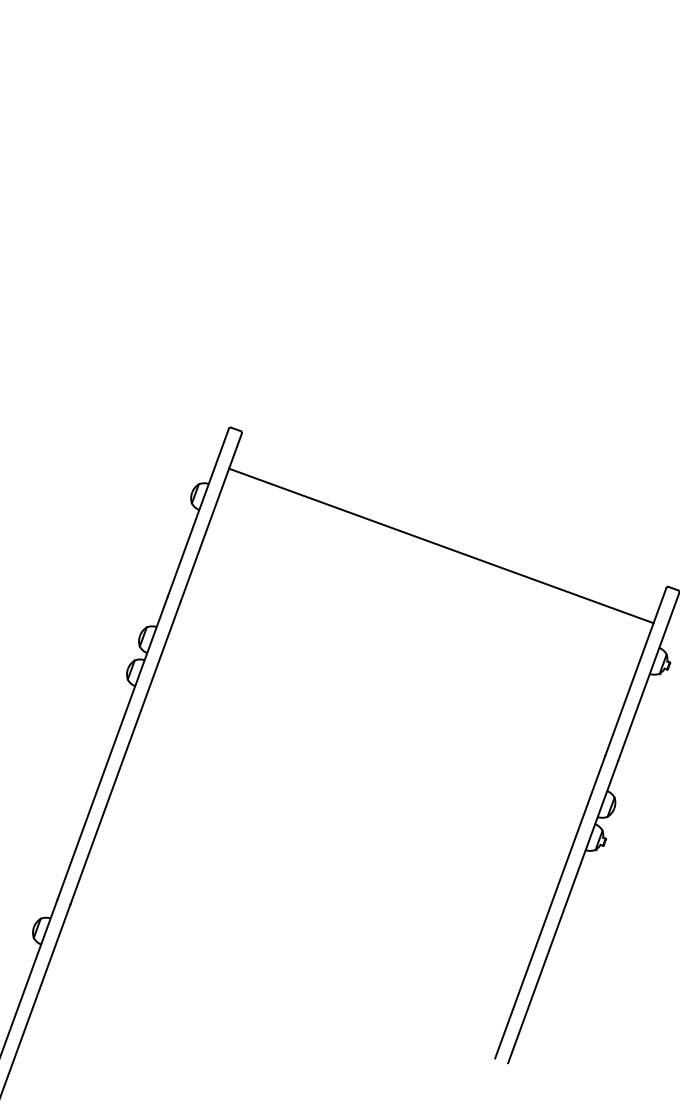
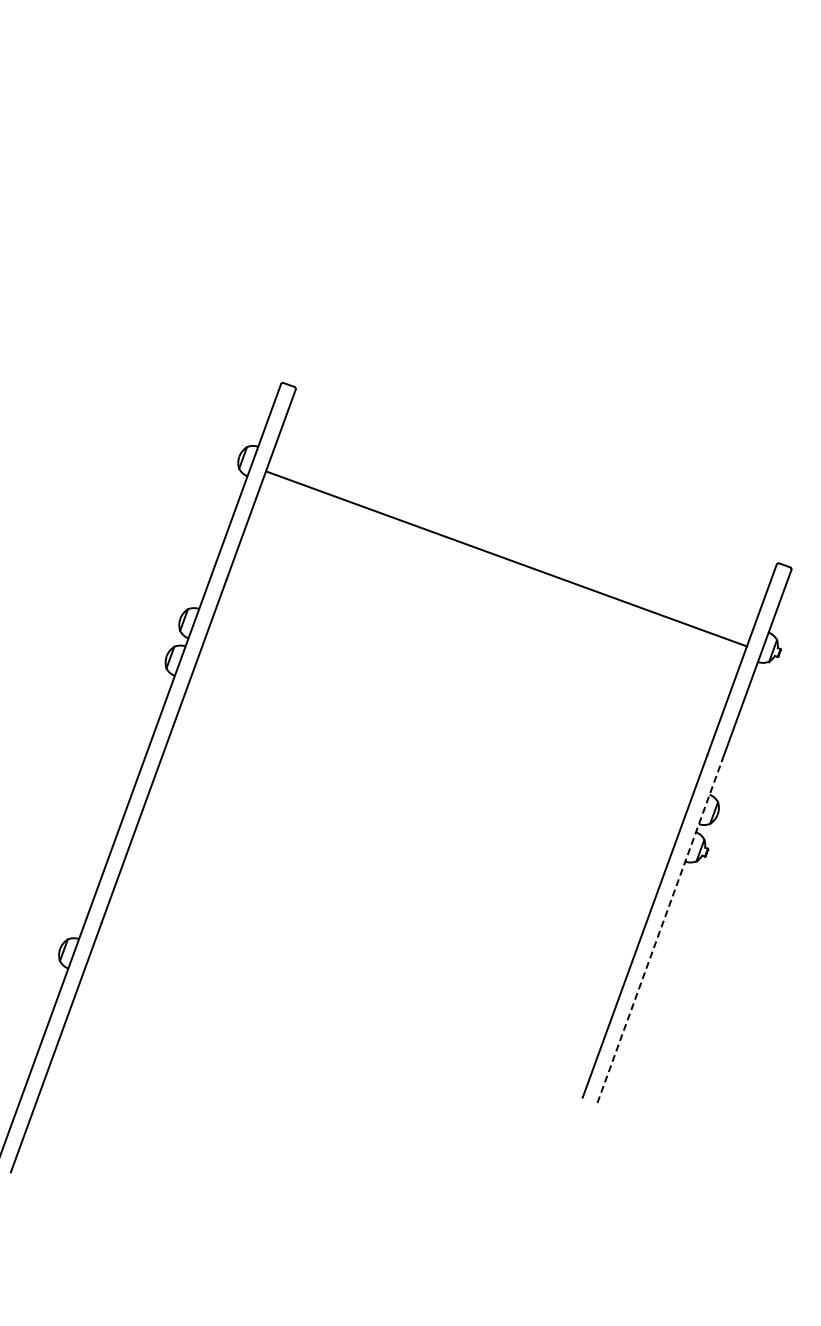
line: (441, 545) -> (506, 558), moved
line: (563, 911) -> (660, 931), solid -> dashed

